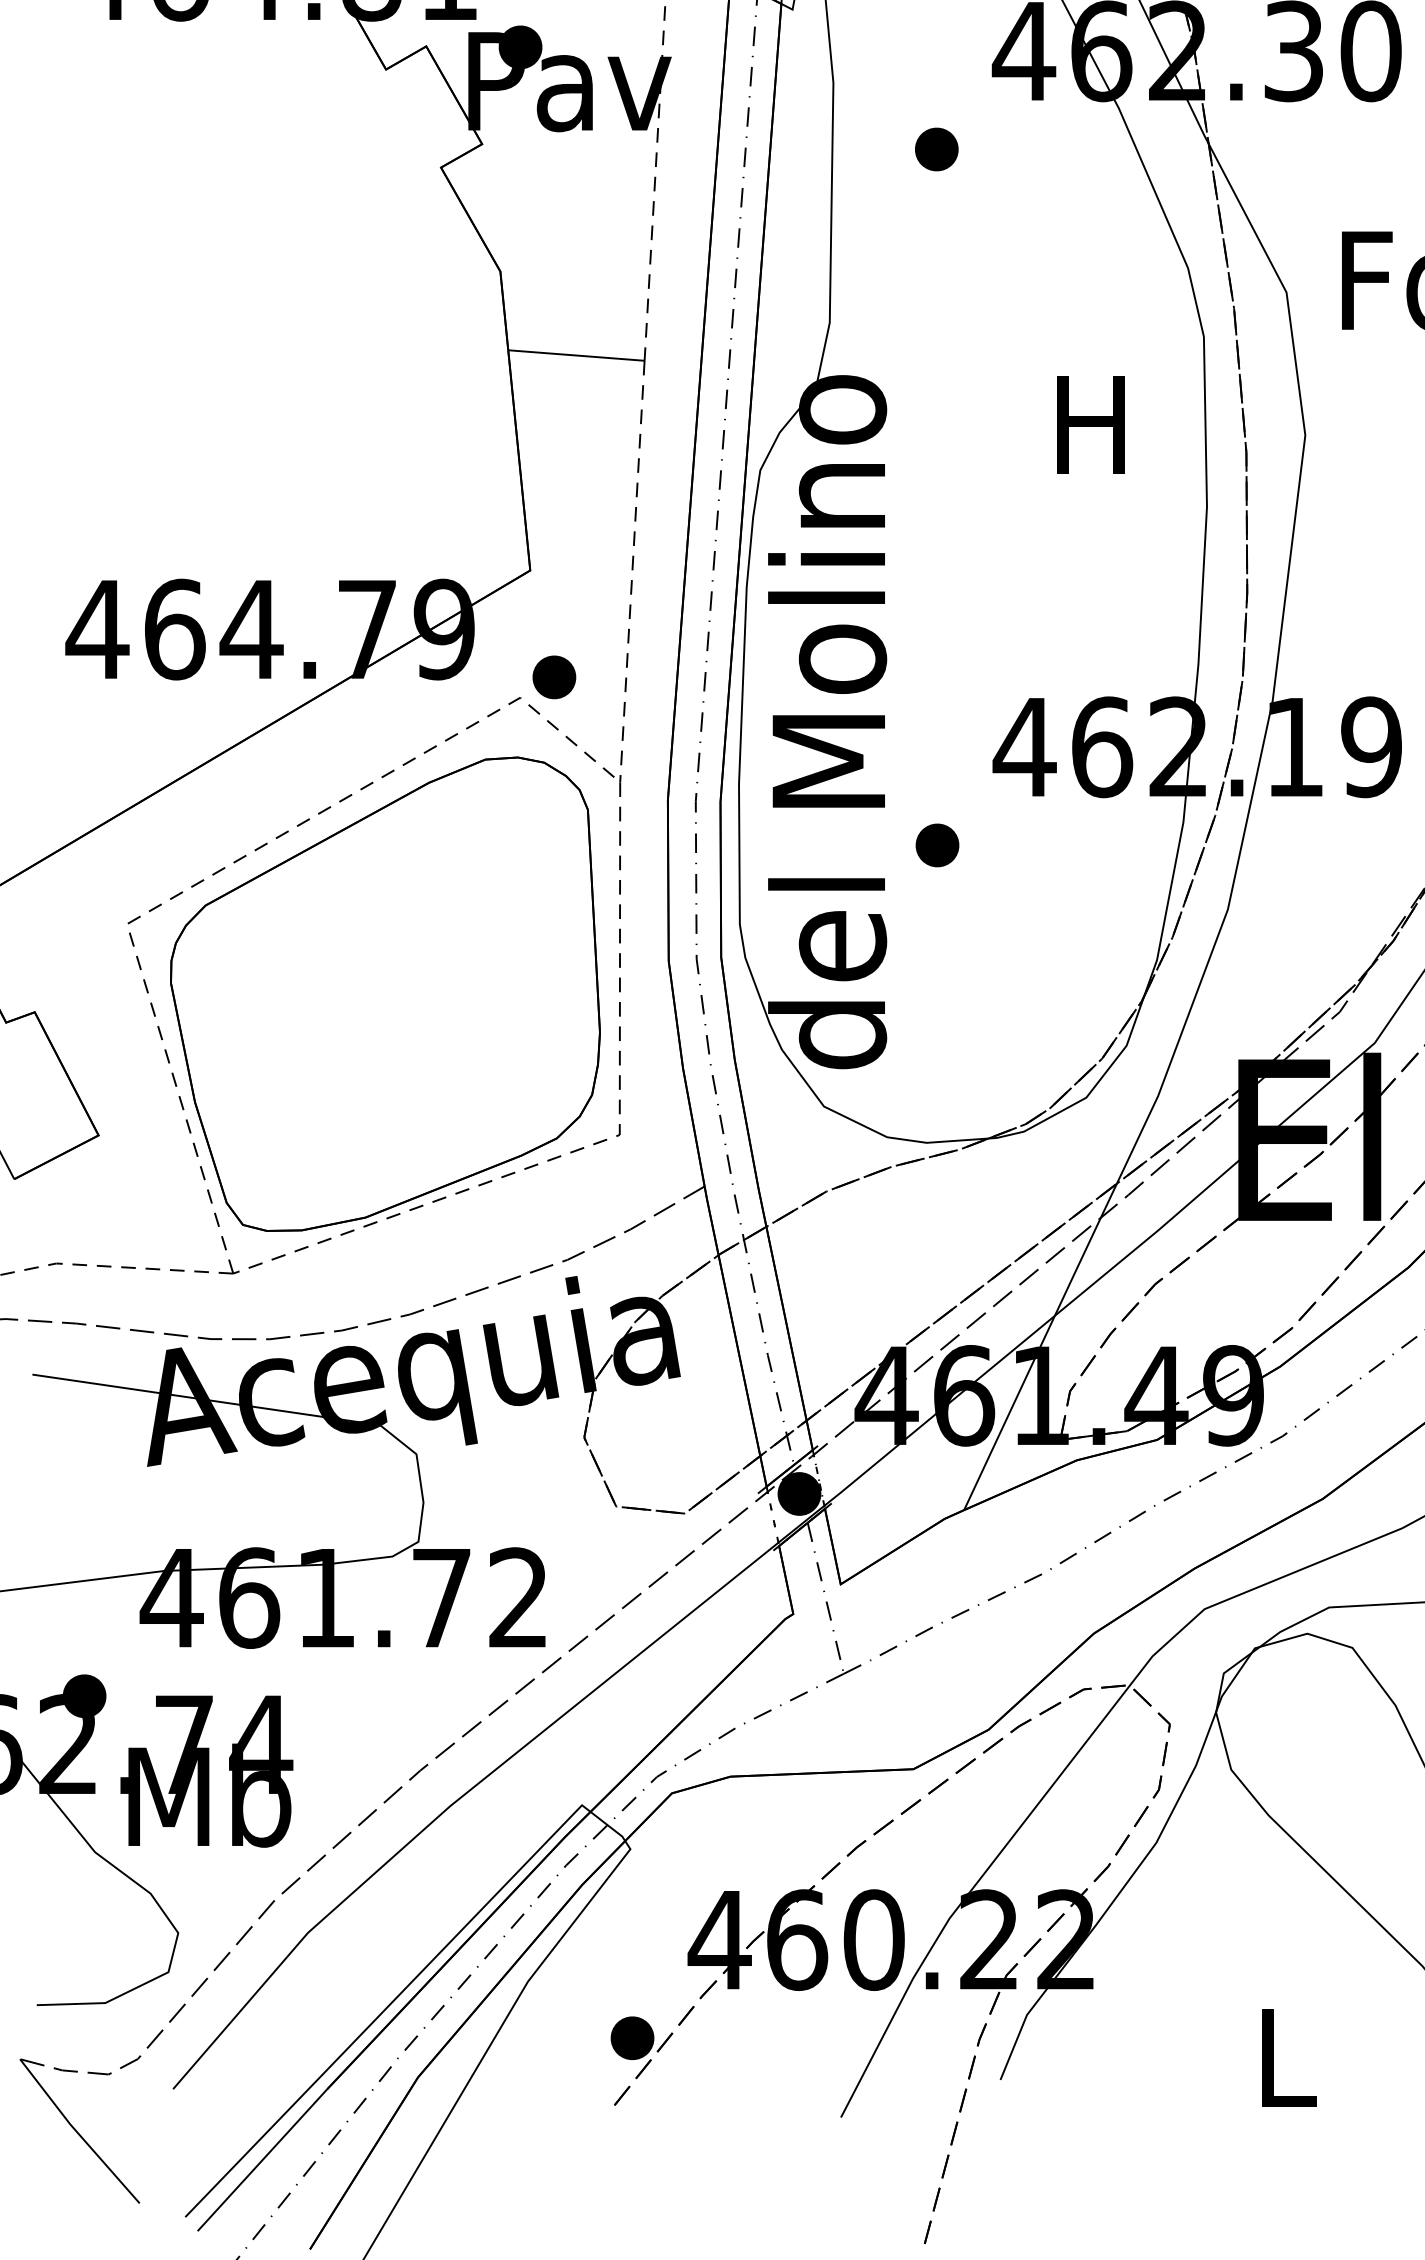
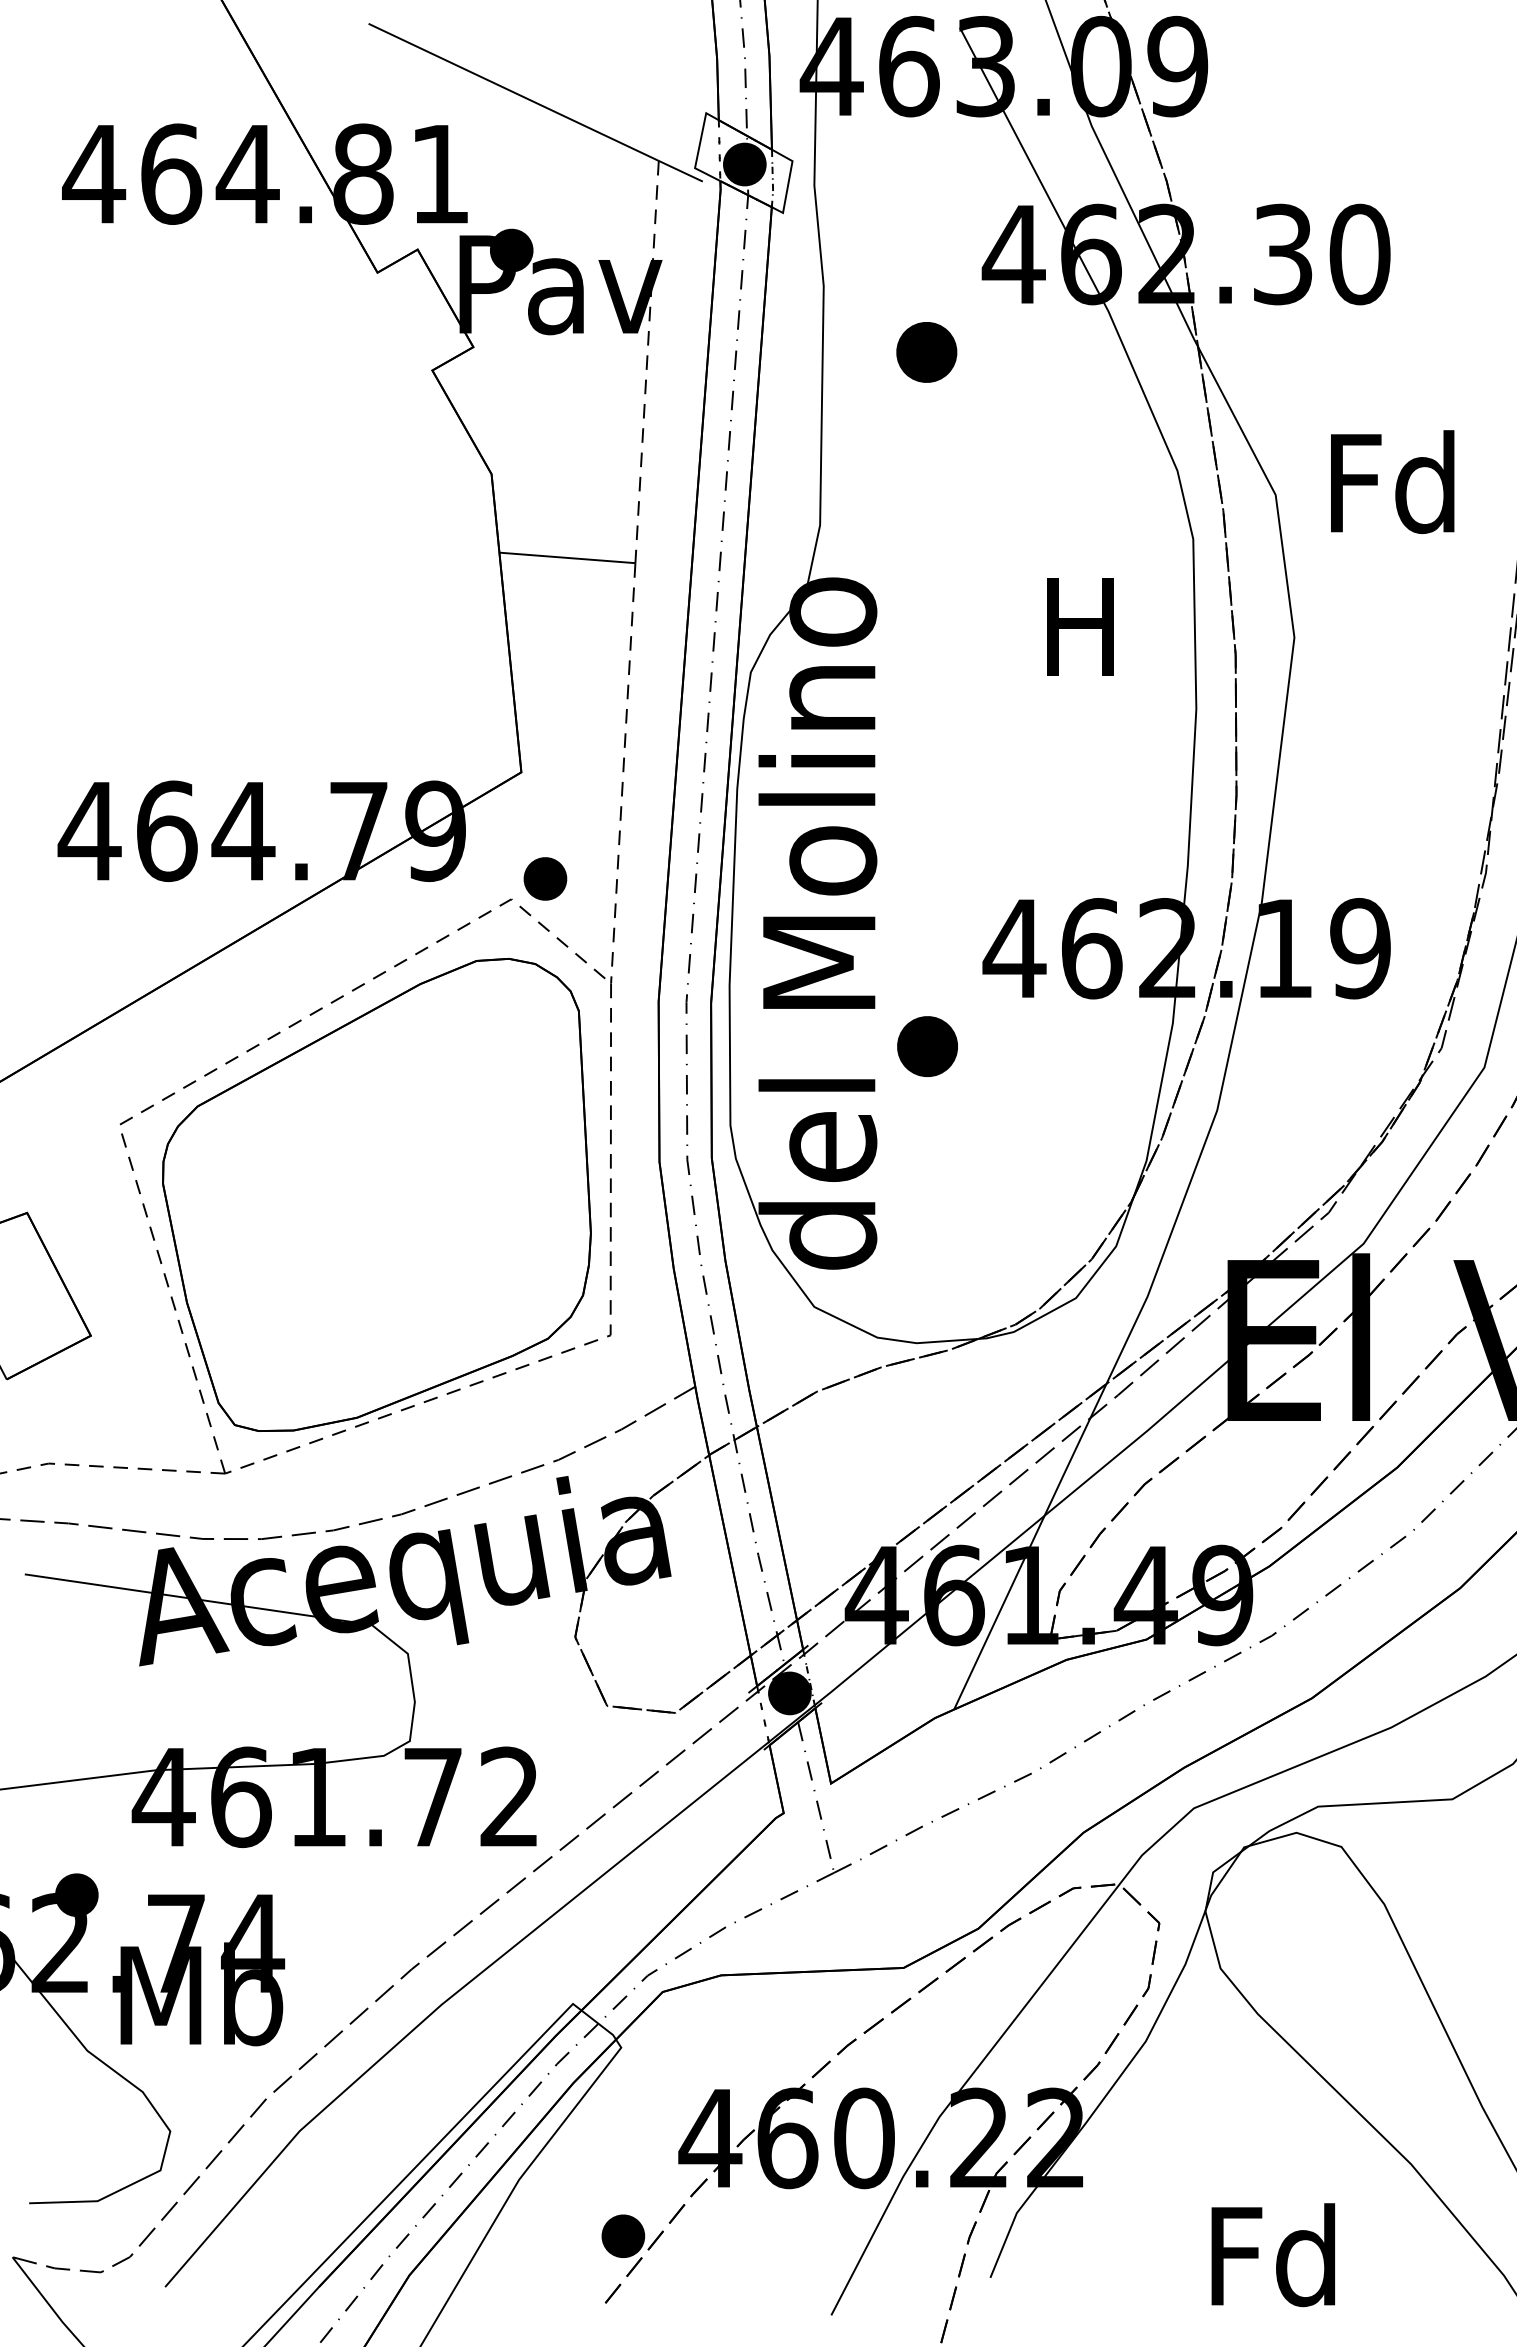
part: (936, 149) -> (926, 352), size x1.4
part: (937, 845) -> (927, 1046), size x1.4
text: (1284, 2057) -> (1273, 2255), L -> Fd

